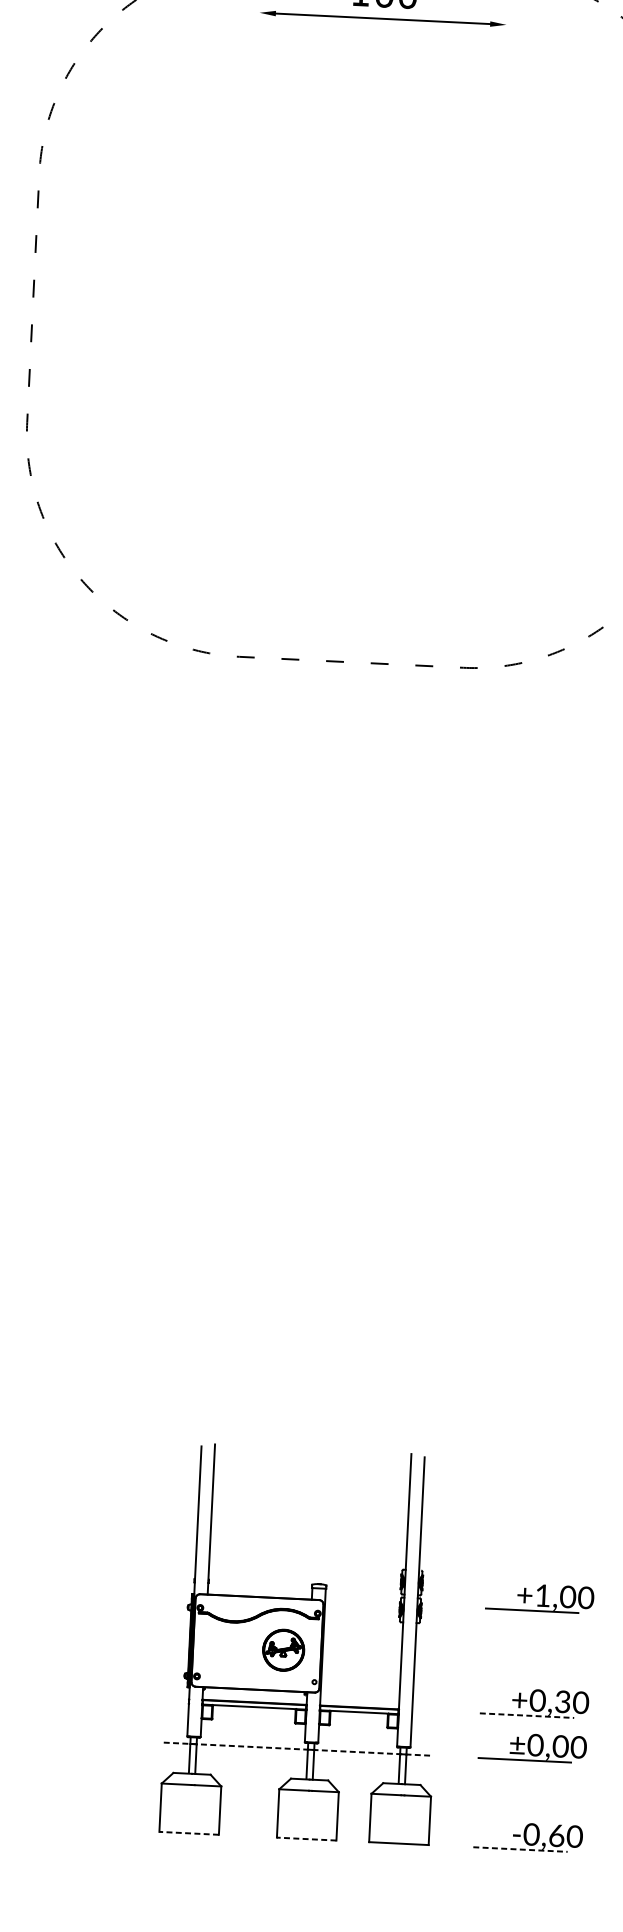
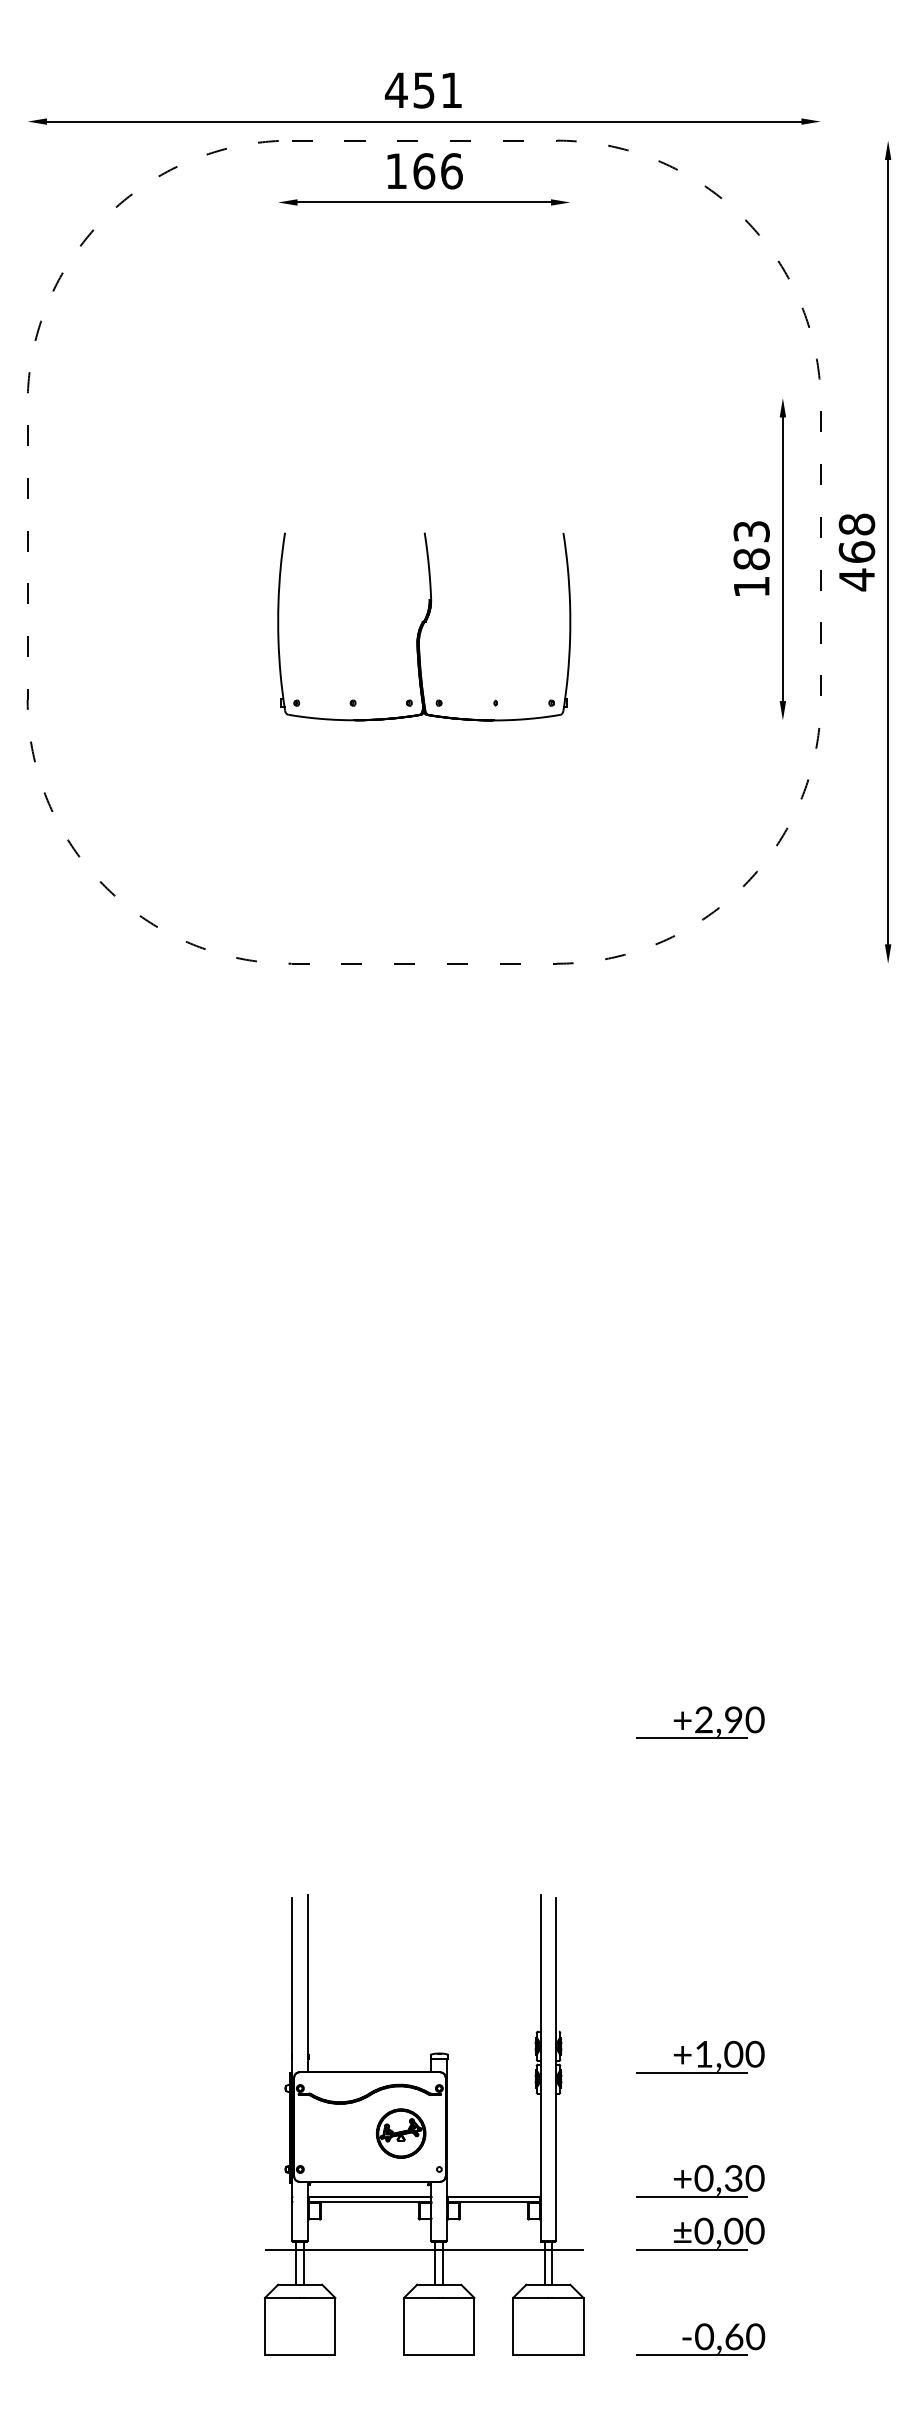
part: (365, 377) -> (424, 626), added
part: (553, 1315) -> (700, 1722), added
line: (527, 1715) -> (692, 2196), dashed -> solid
line: (298, 1749) -> (424, 2249), dashed -> solid
line: (188, 1833) -> (299, 2355), dashed -> solid
line: (306, 1839) -> (438, 2355), dashed -> solid
line: (520, 1849) -> (692, 2355), dashed -> solid

